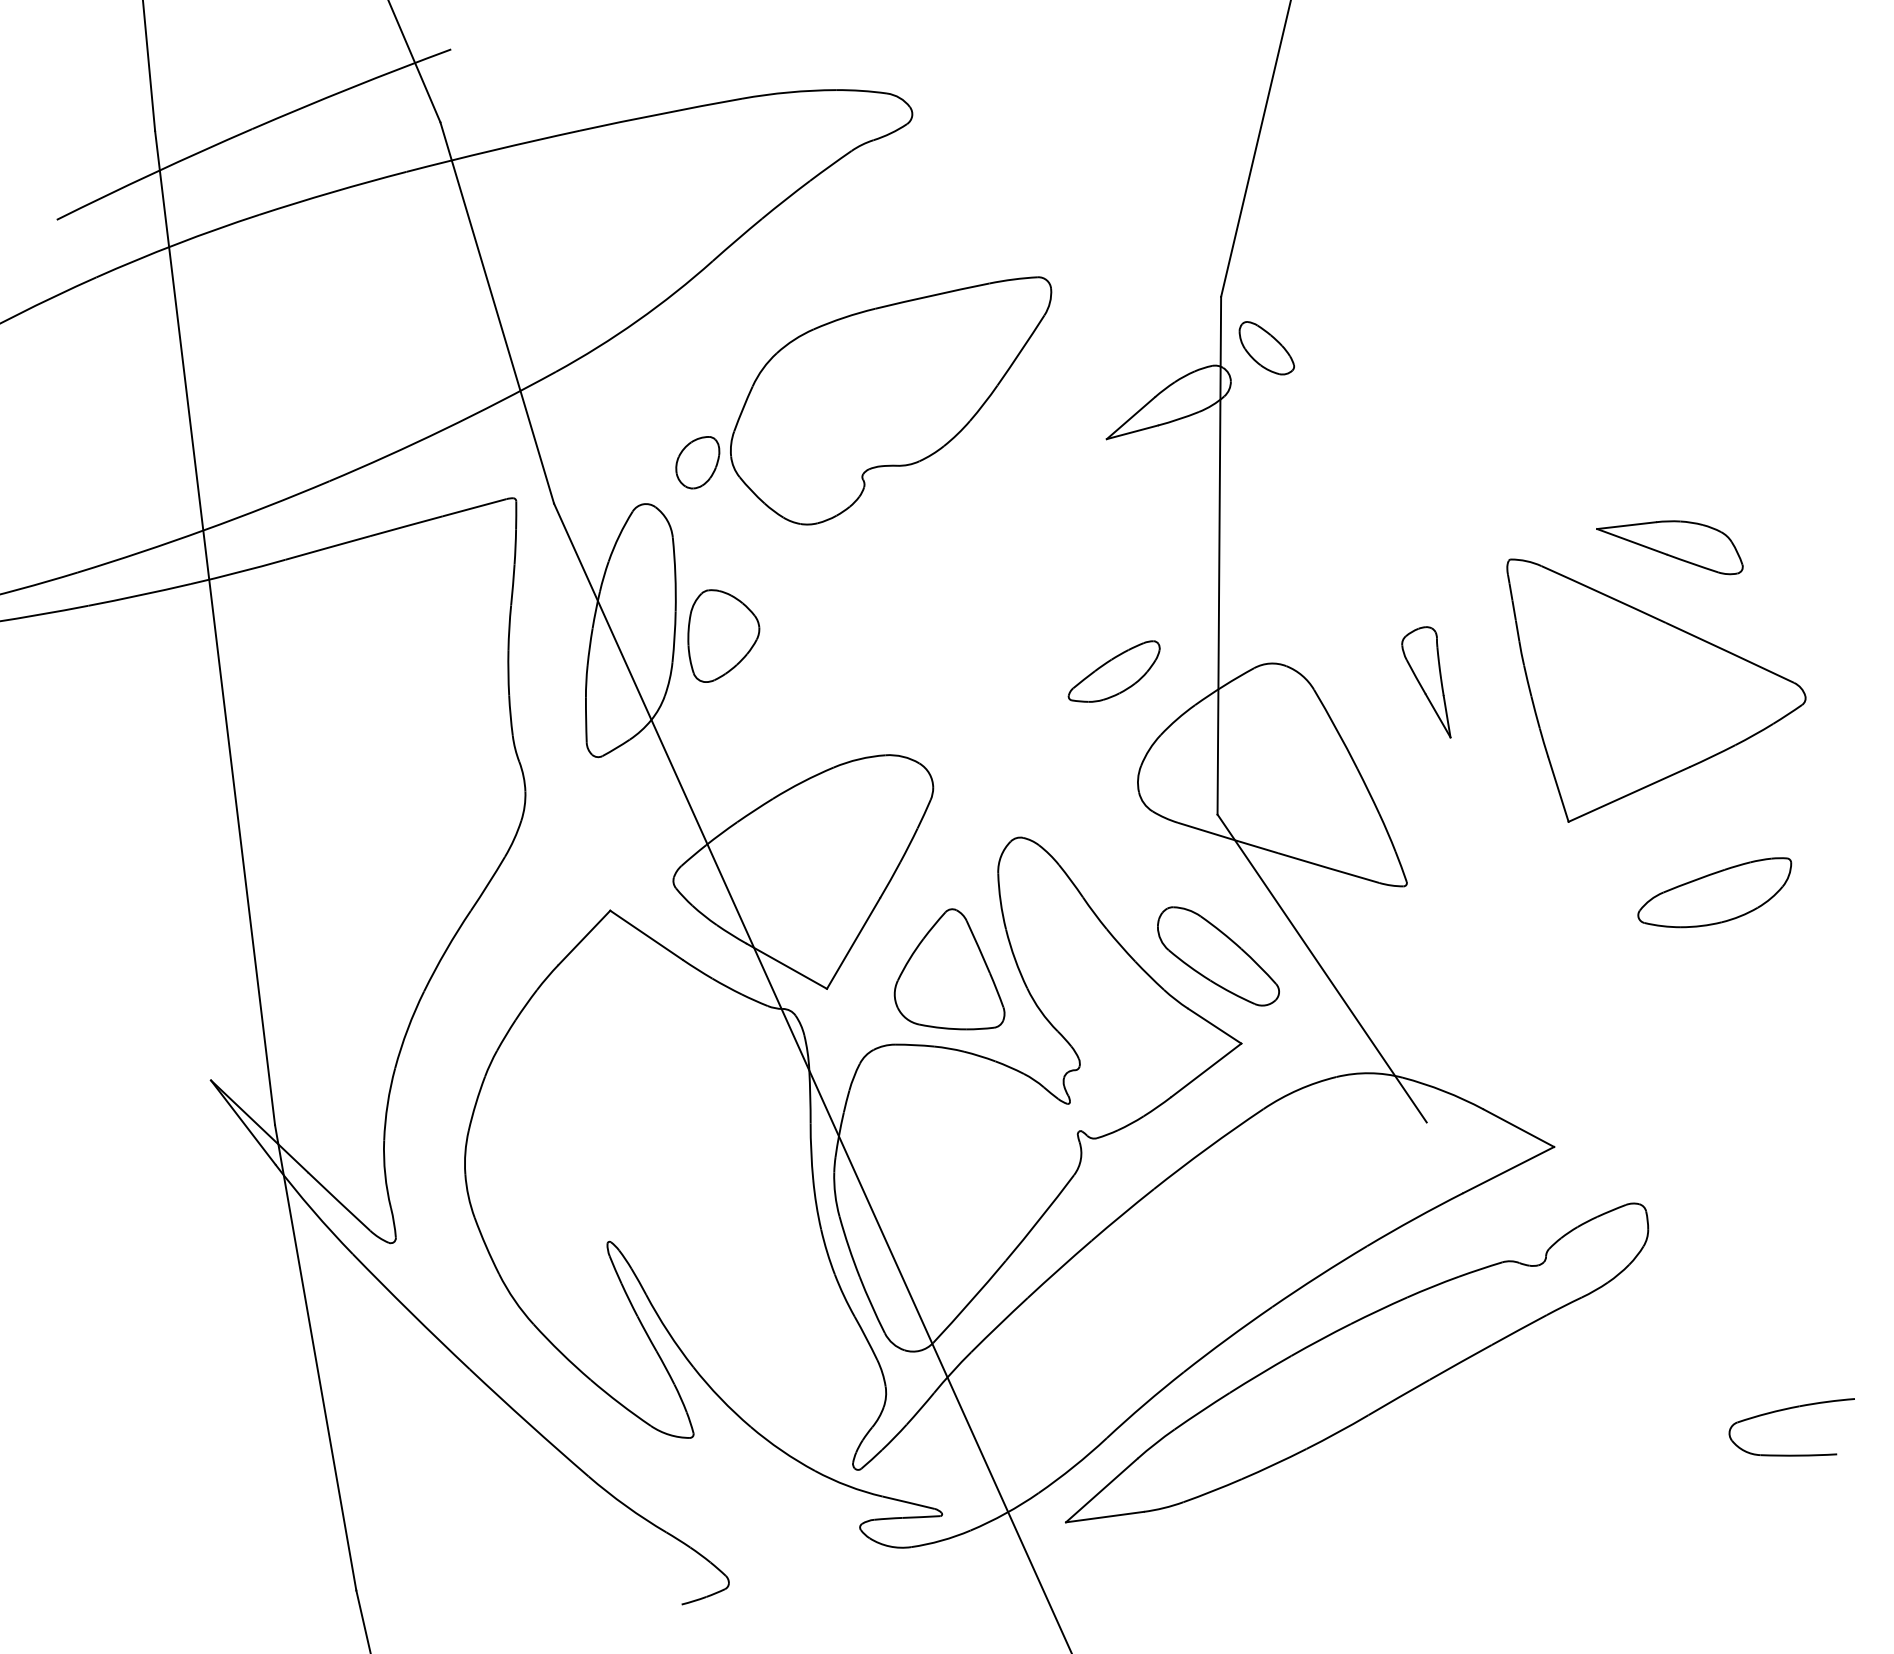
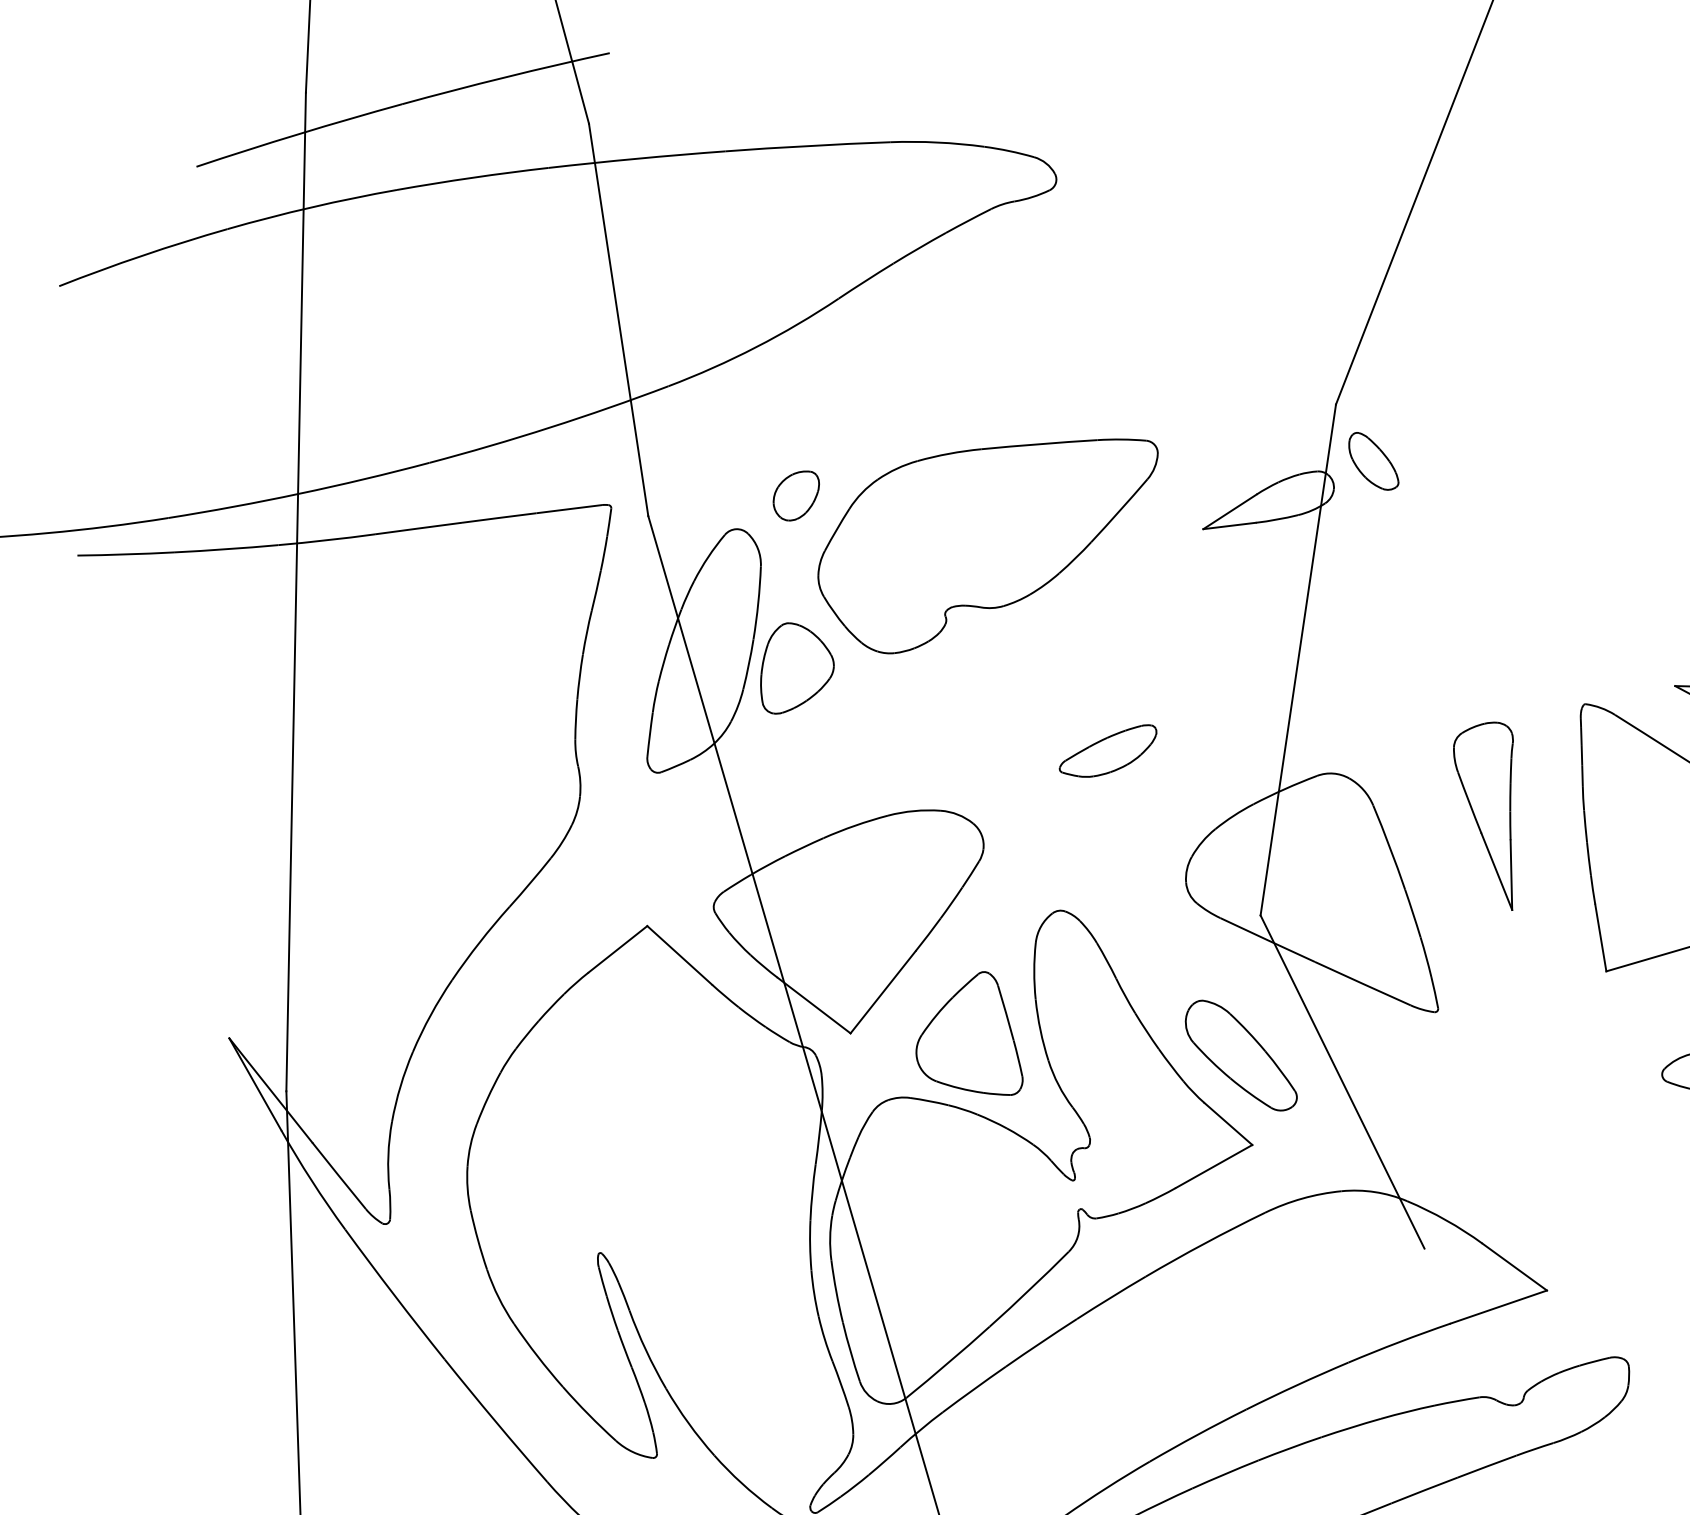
part: (891, 400) -> (984, 542), moved
part: (1113, 671) -> (1107, 749), moved
part: (1426, 682) -> (1485, 813), size x1.67

